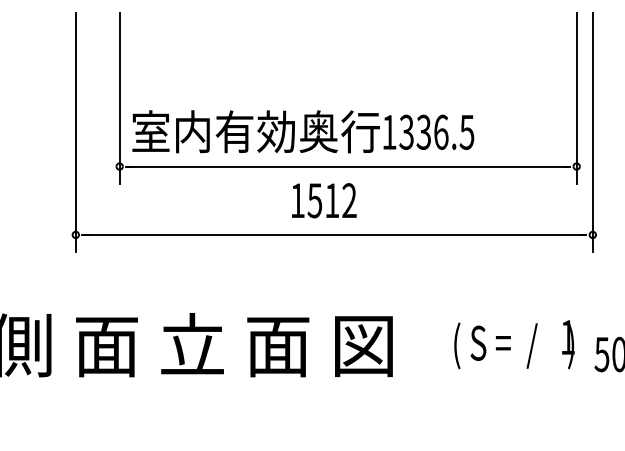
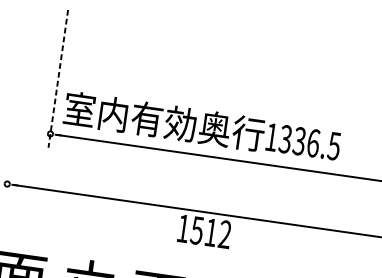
line: (119, 98) -> (58, 79), solid -> dashed
line: (75, 132) -> (18, 101), removed
text: (324, 200) -> (204, 231), moved

